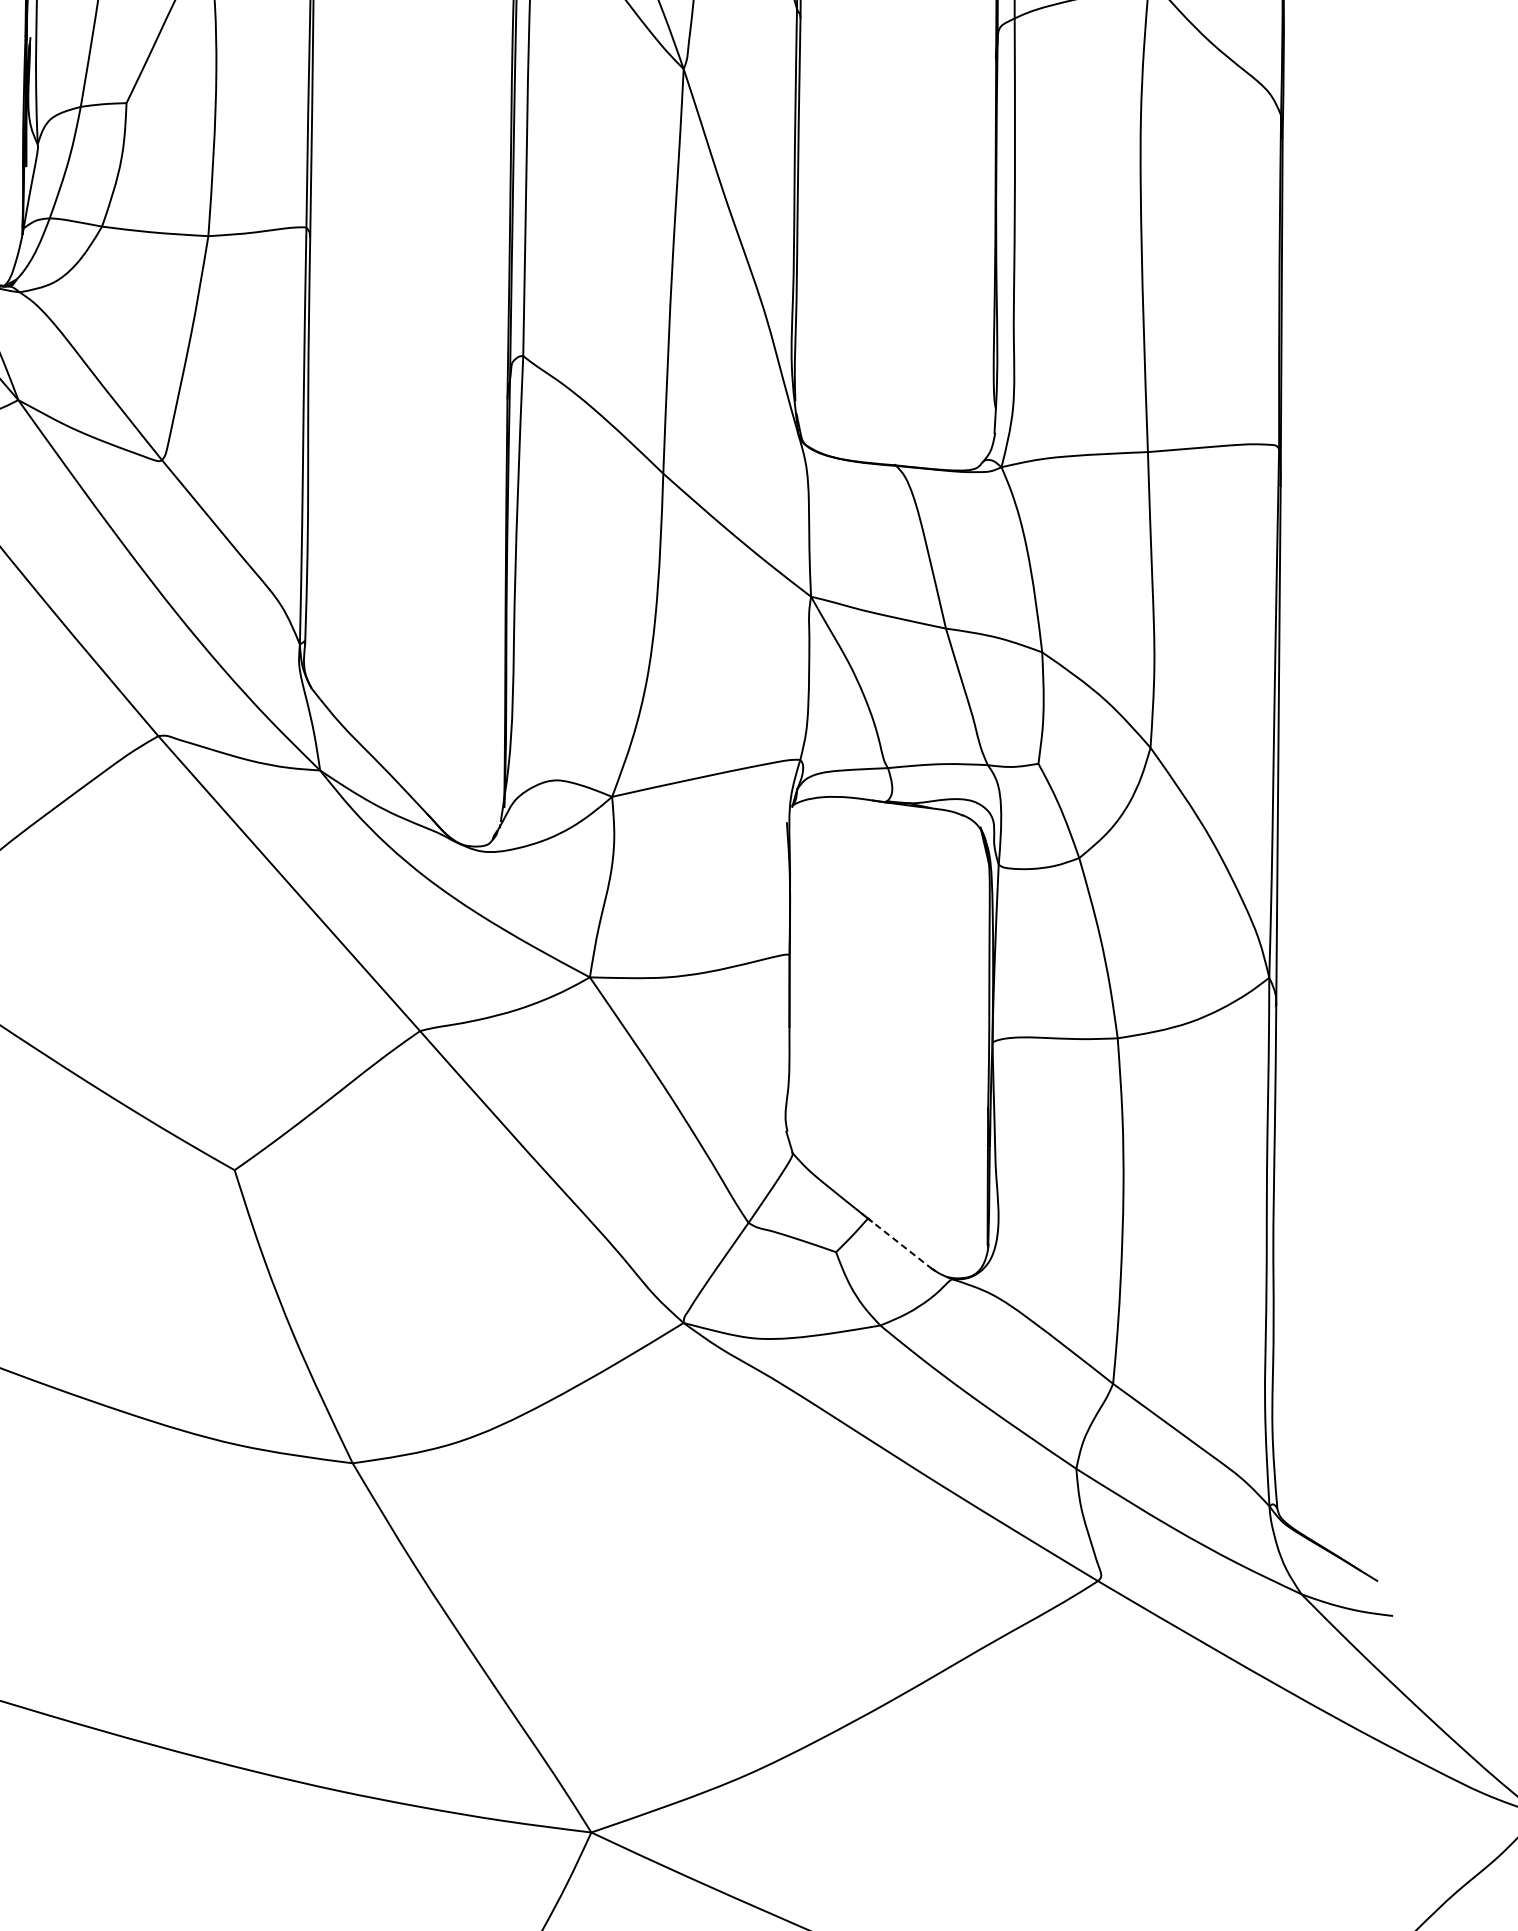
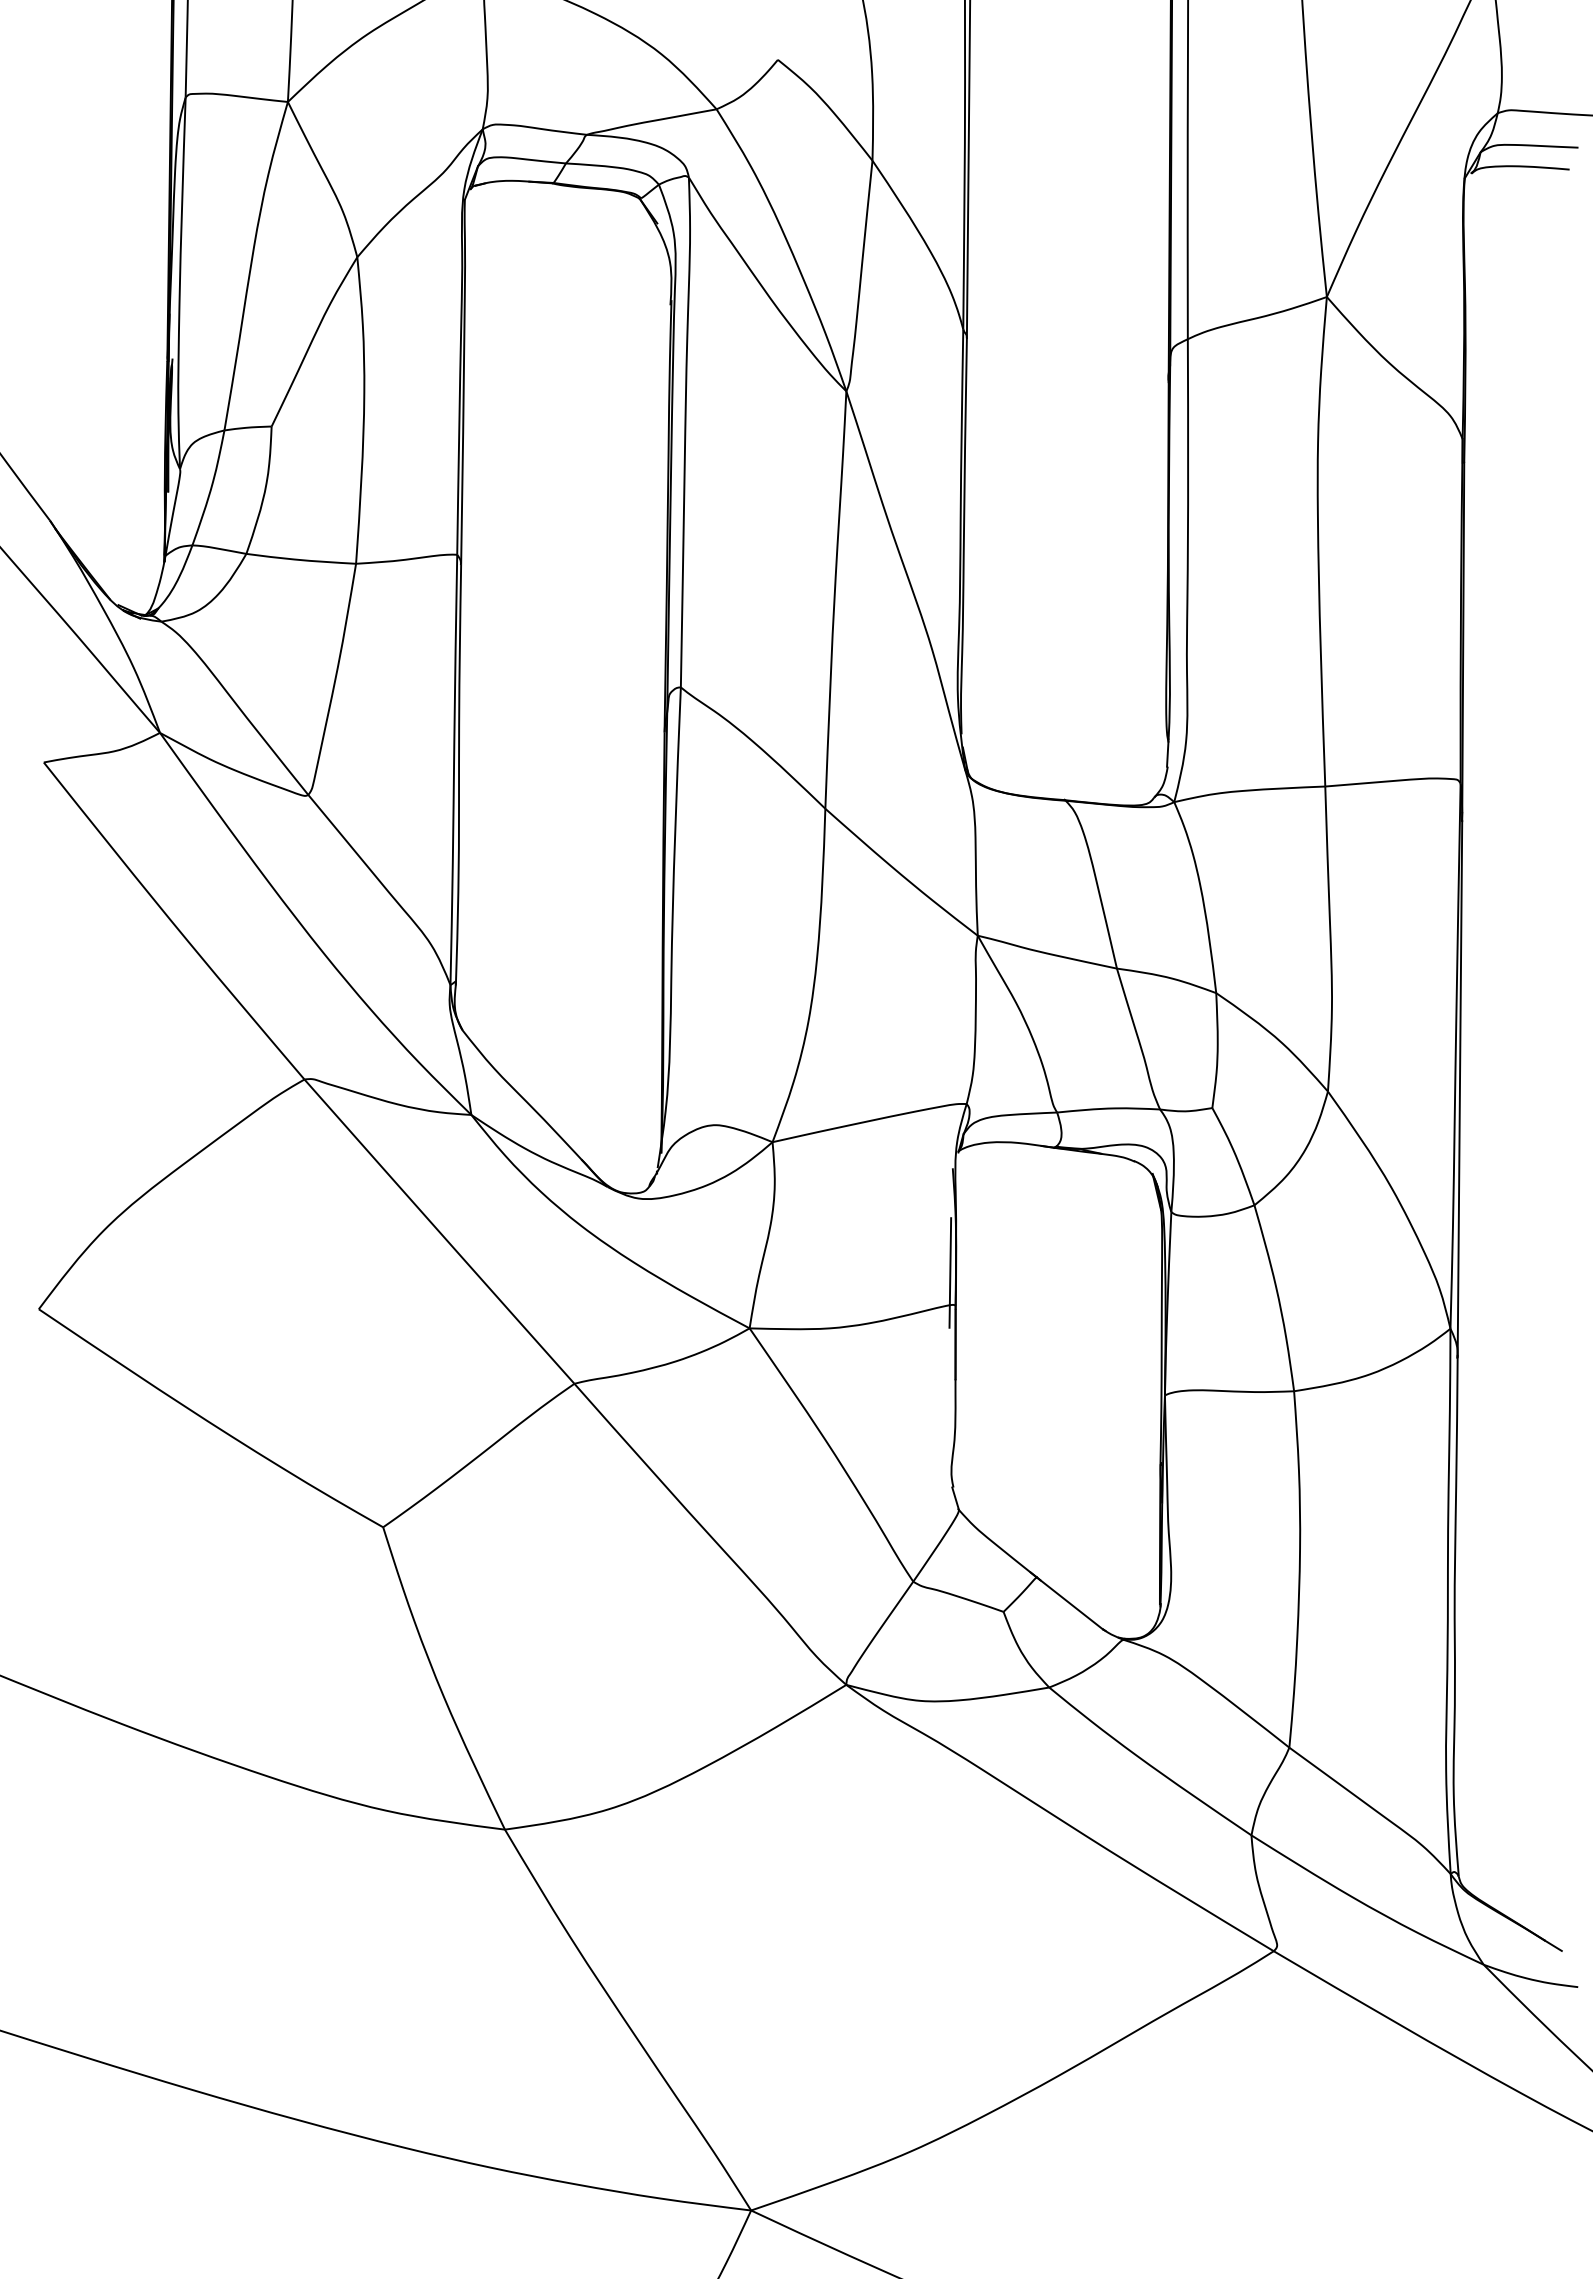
line: (784, 923) -> (950, 1272), added
line: (899, 1244) -> (1069, 1603), dashed -> solid

